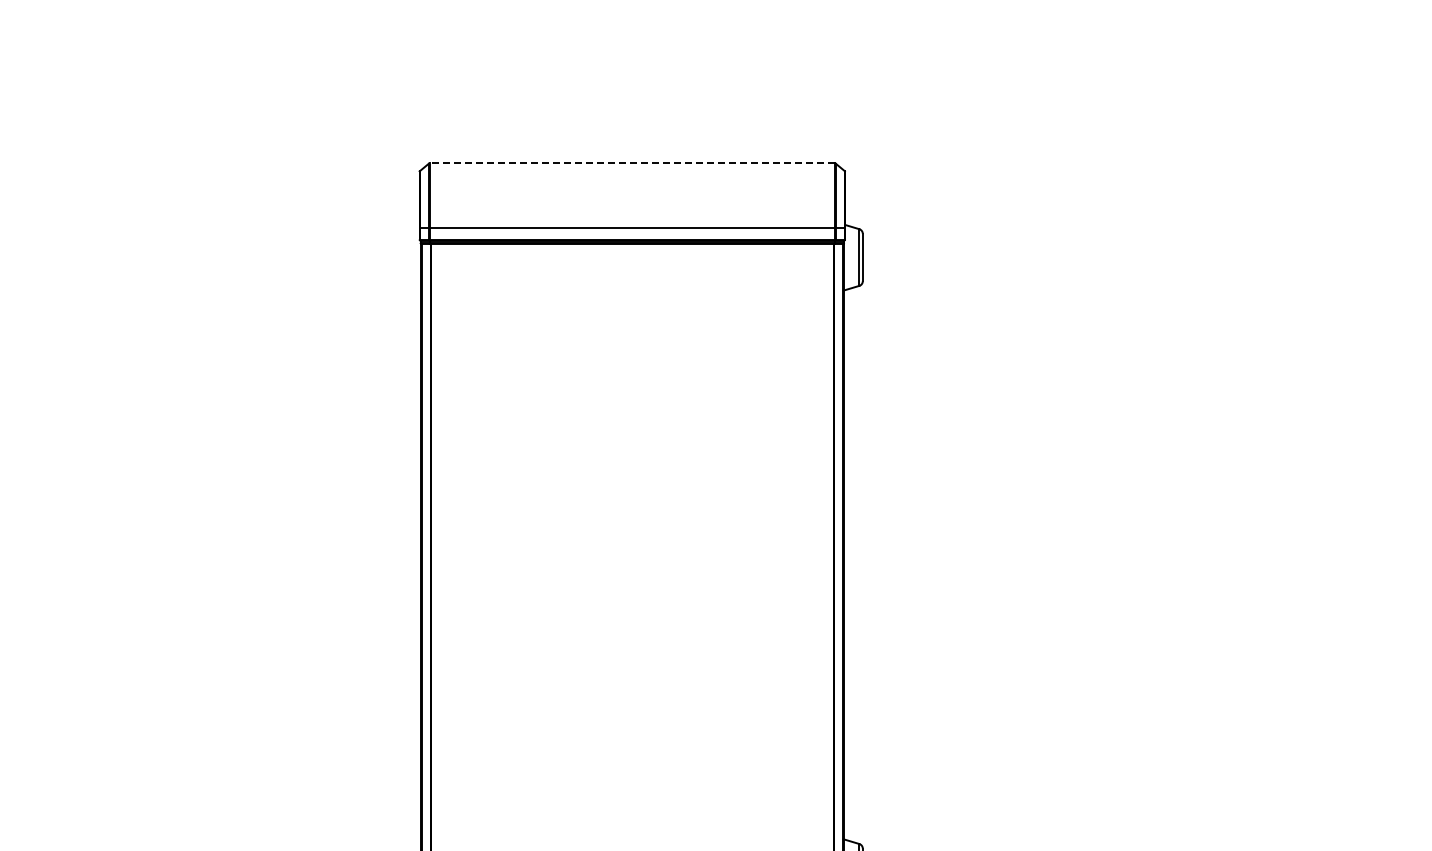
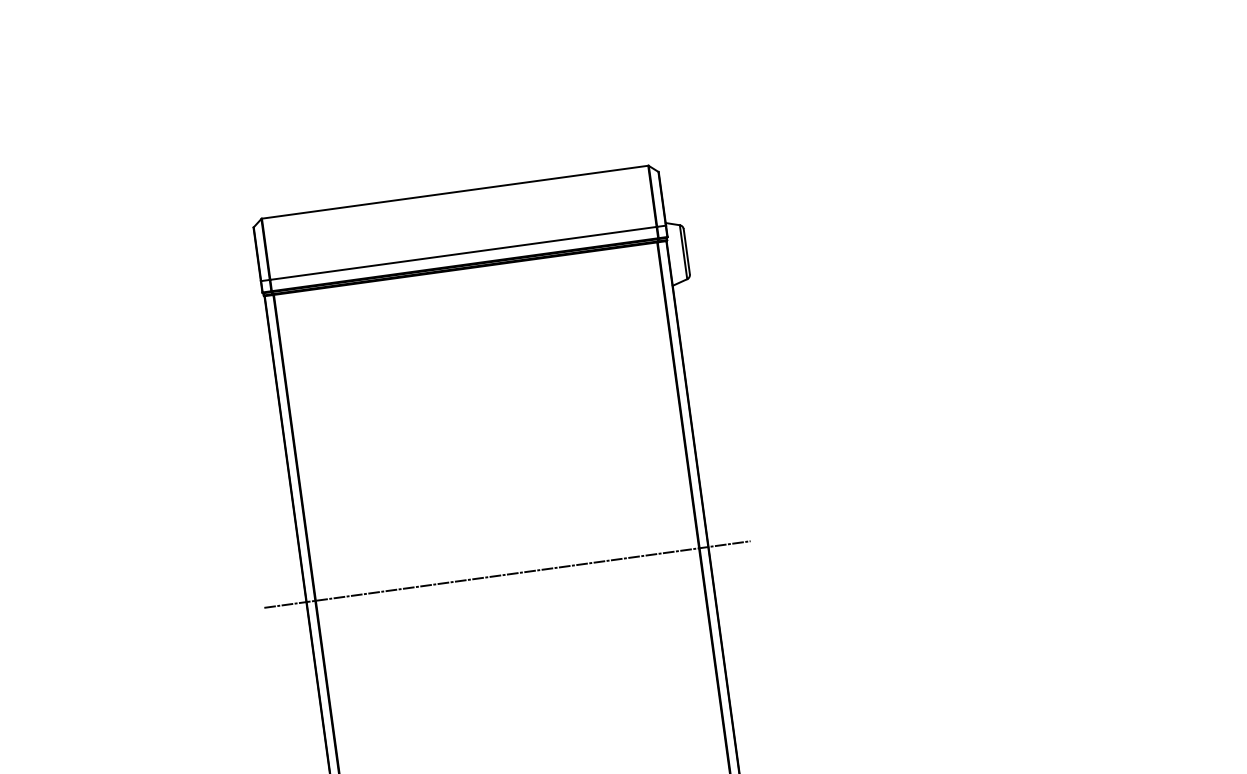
line: (632, 163) -> (455, 192), dashed -> solid
line: (631, 564) -> (506, 574), added

